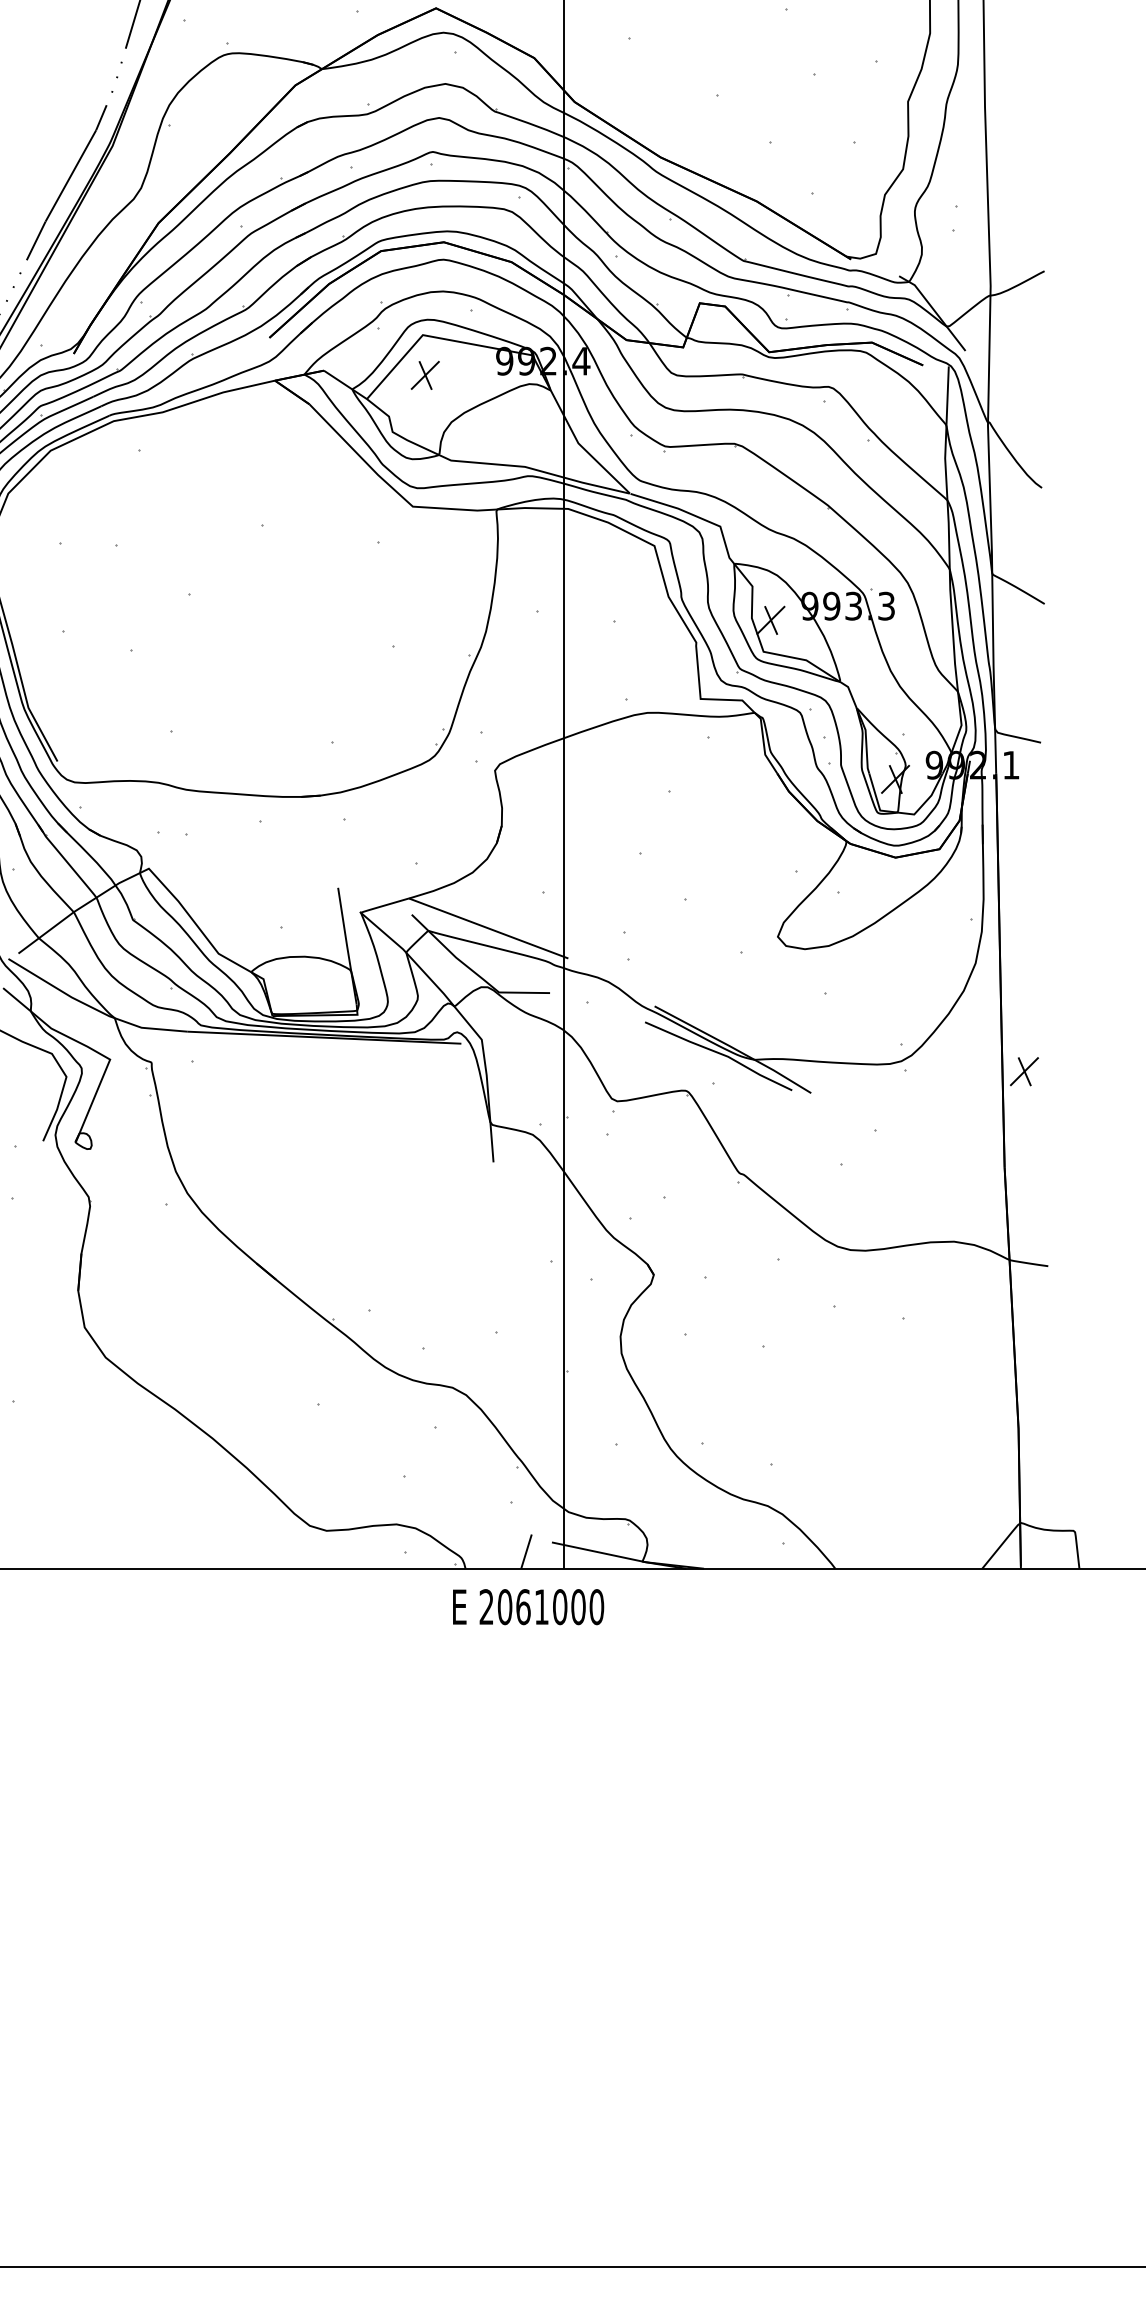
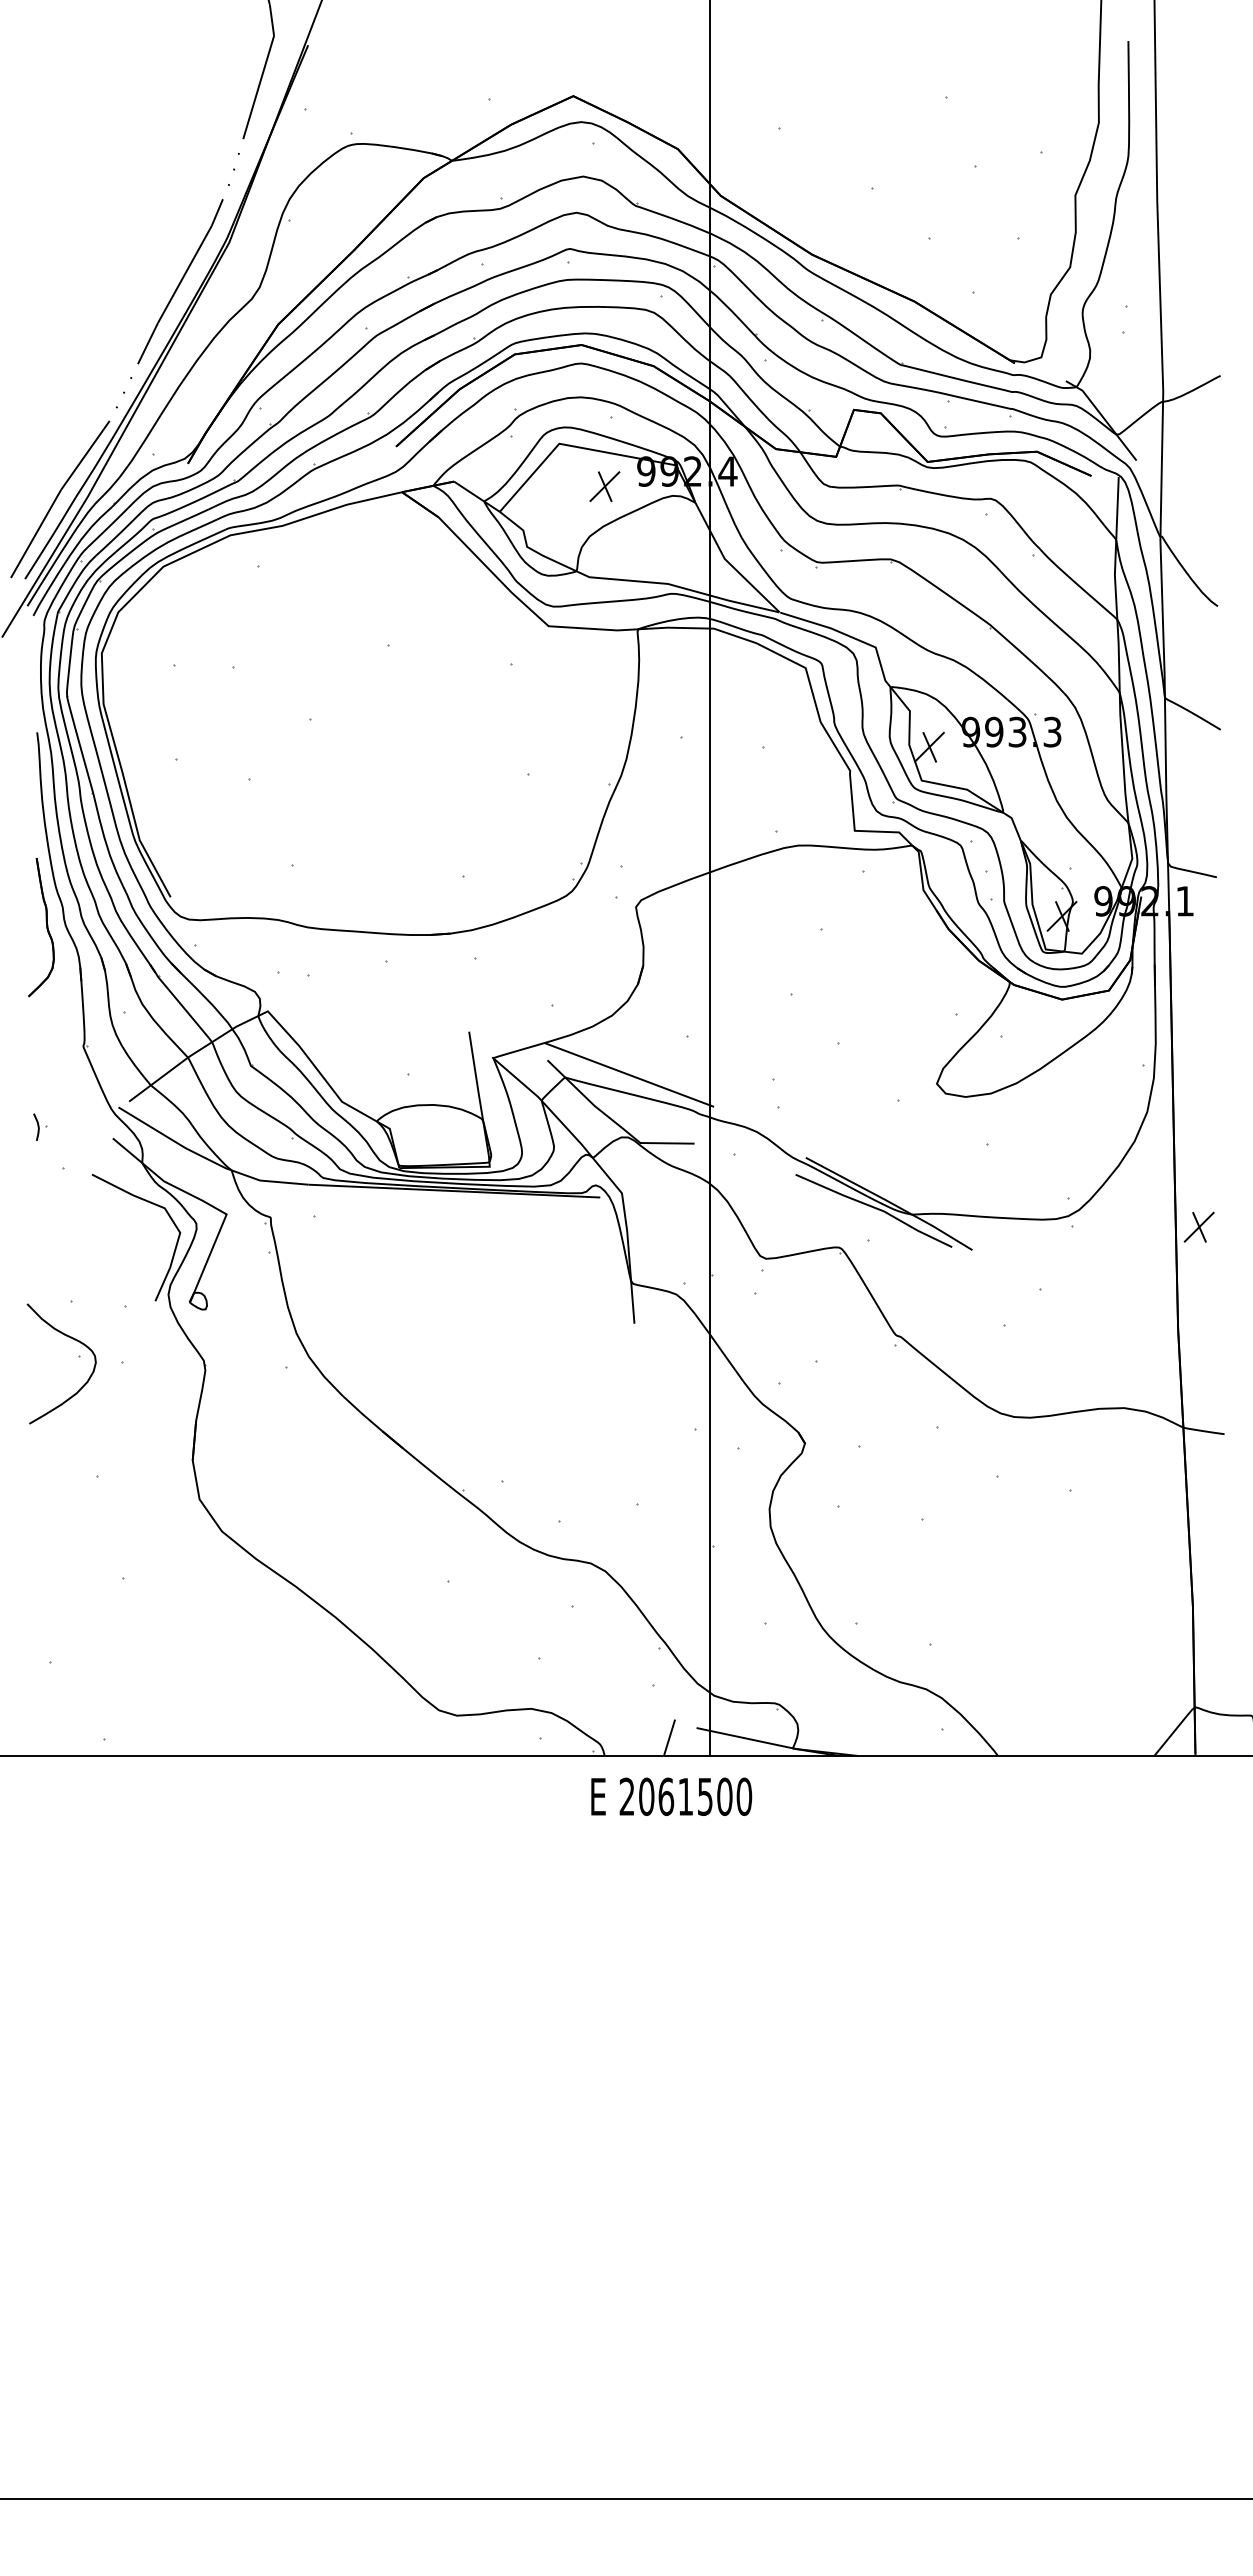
part: (424, 375) -> (604, 486), moved
text: (560, 1606) -> (705, 1796), 2061000 -> 2061500

